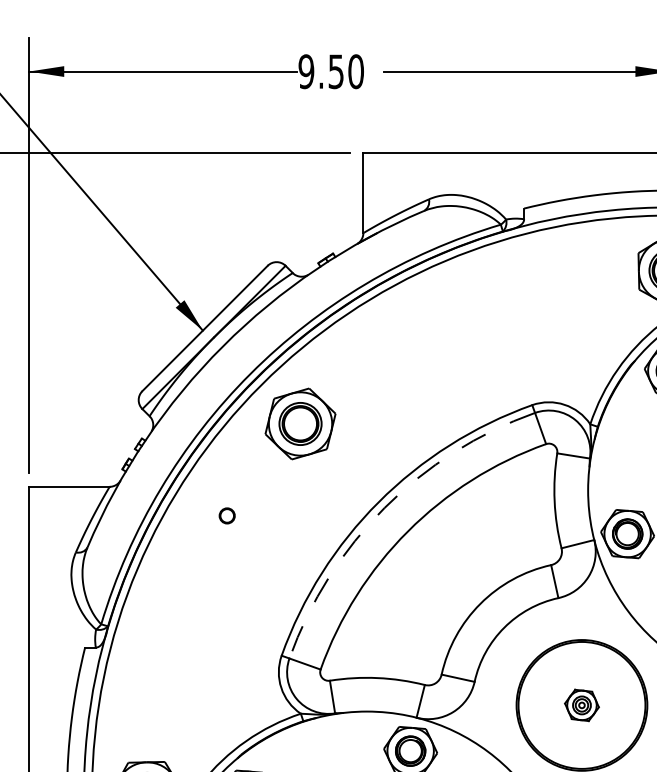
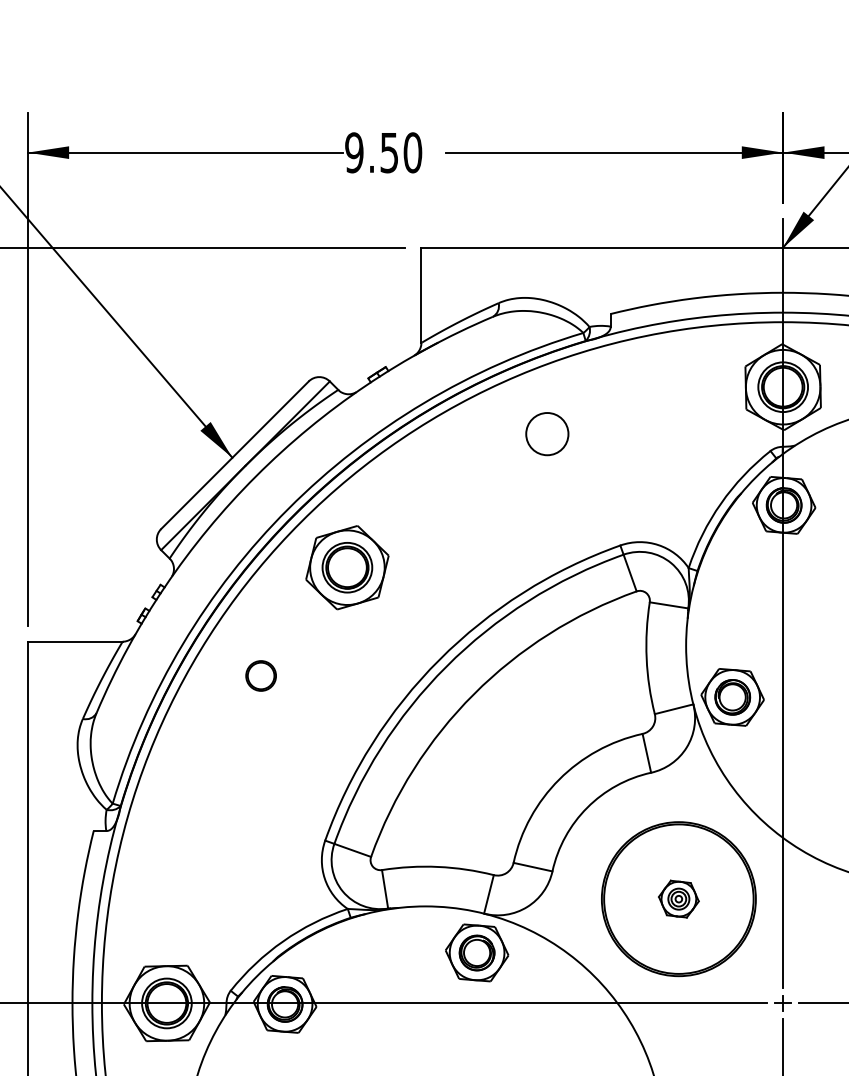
circle: (470, 310) -> (547, 434), added
arc: (384, 507) -> (446, 666), dashed -> solid
circle: (226, 515) -> (260, 675), size x1.67

